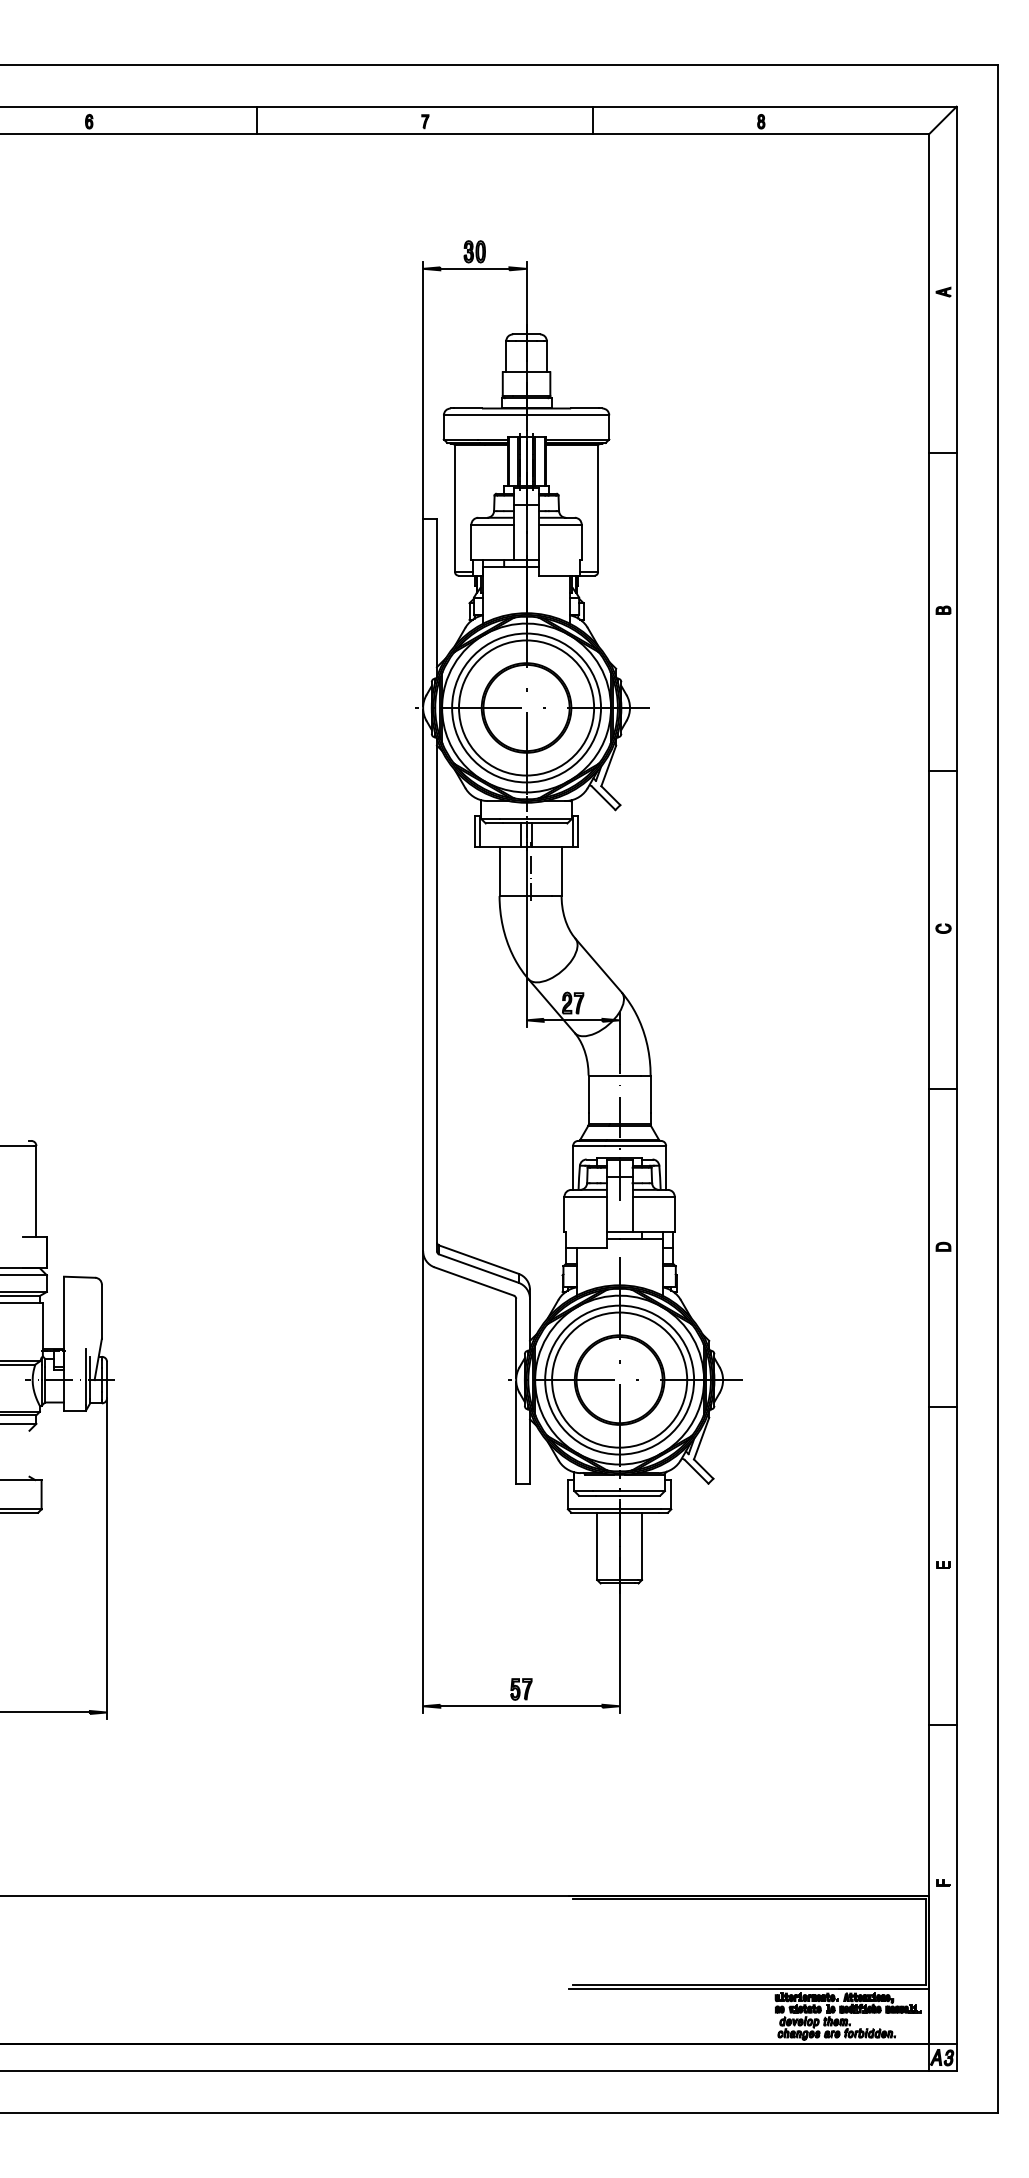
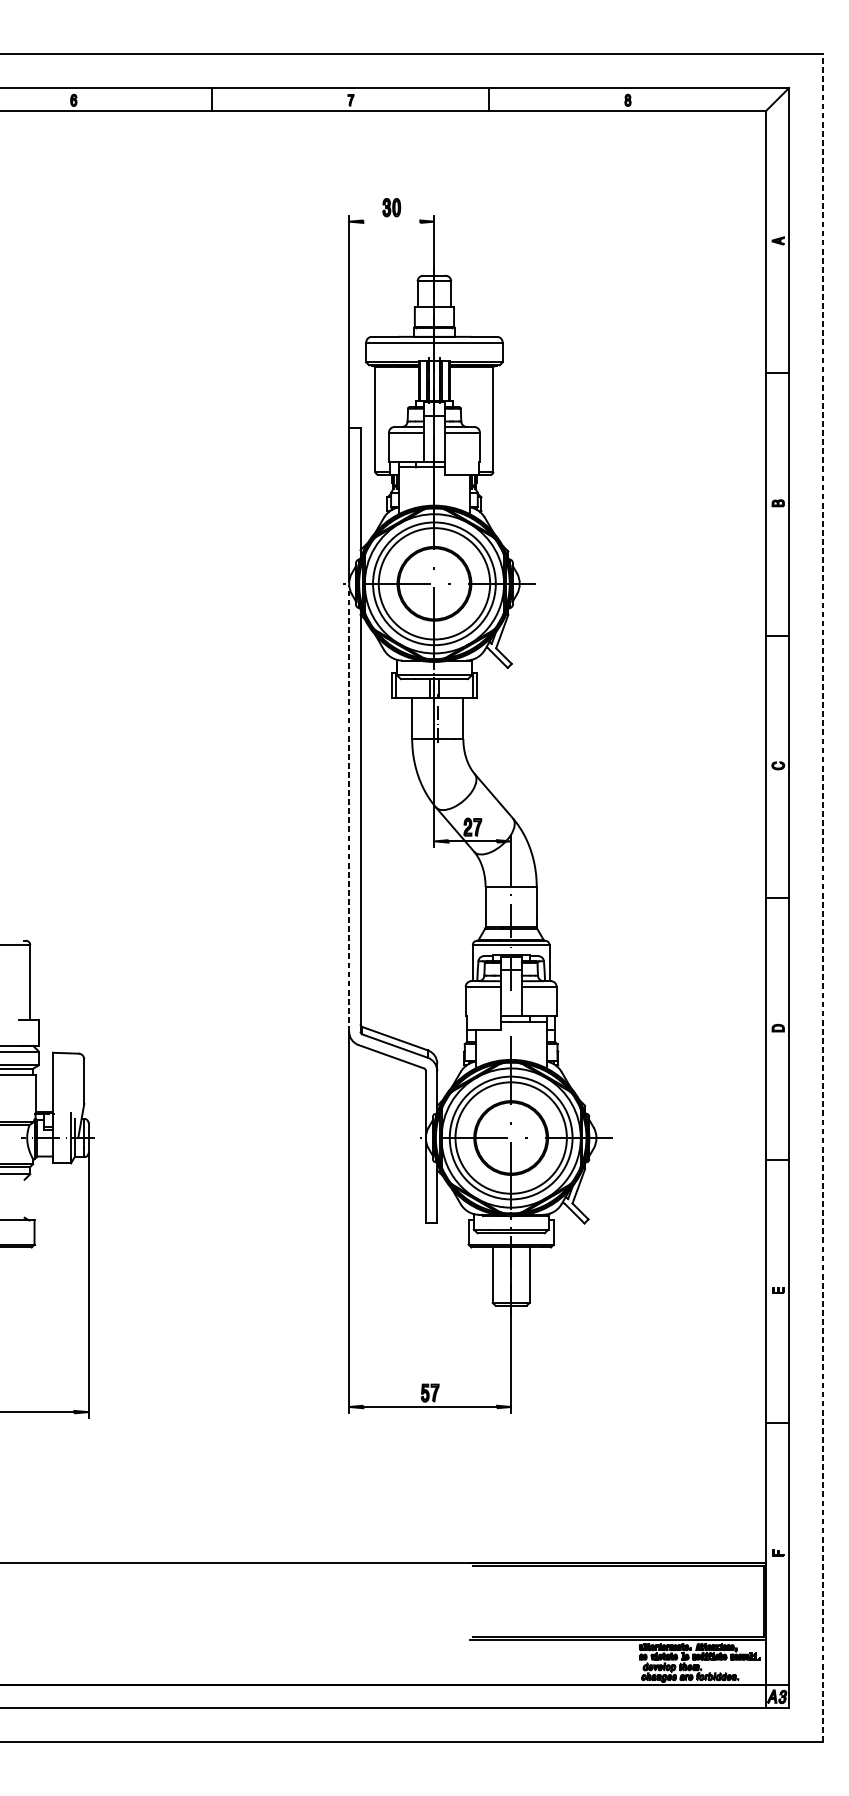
line: (474, 268) -> (391, 221), removed
line: (423, 980) -> (349, 808), solid -> dashed
line: (998, 1089) -> (823, 898), solid -> dashed

